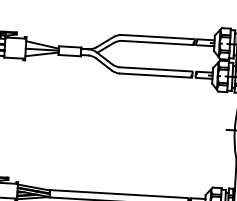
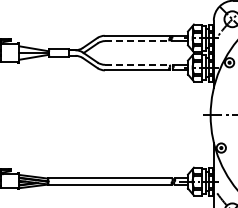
line: (158, 43) -> (137, 41), solid -> dashed
line: (156, 69) -> (137, 64), solid -> dashed

